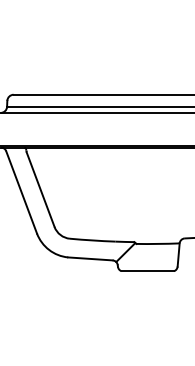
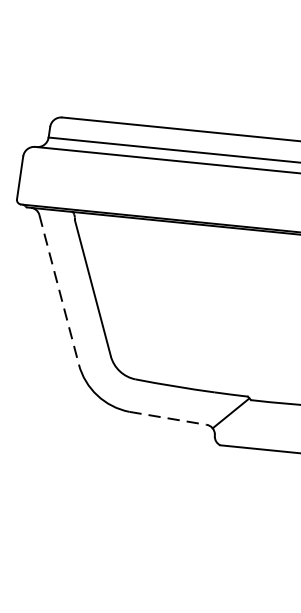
line: (21, 192) -> (58, 289), solid -> dashed
line: (90, 258) -> (168, 417), solid -> dashed

